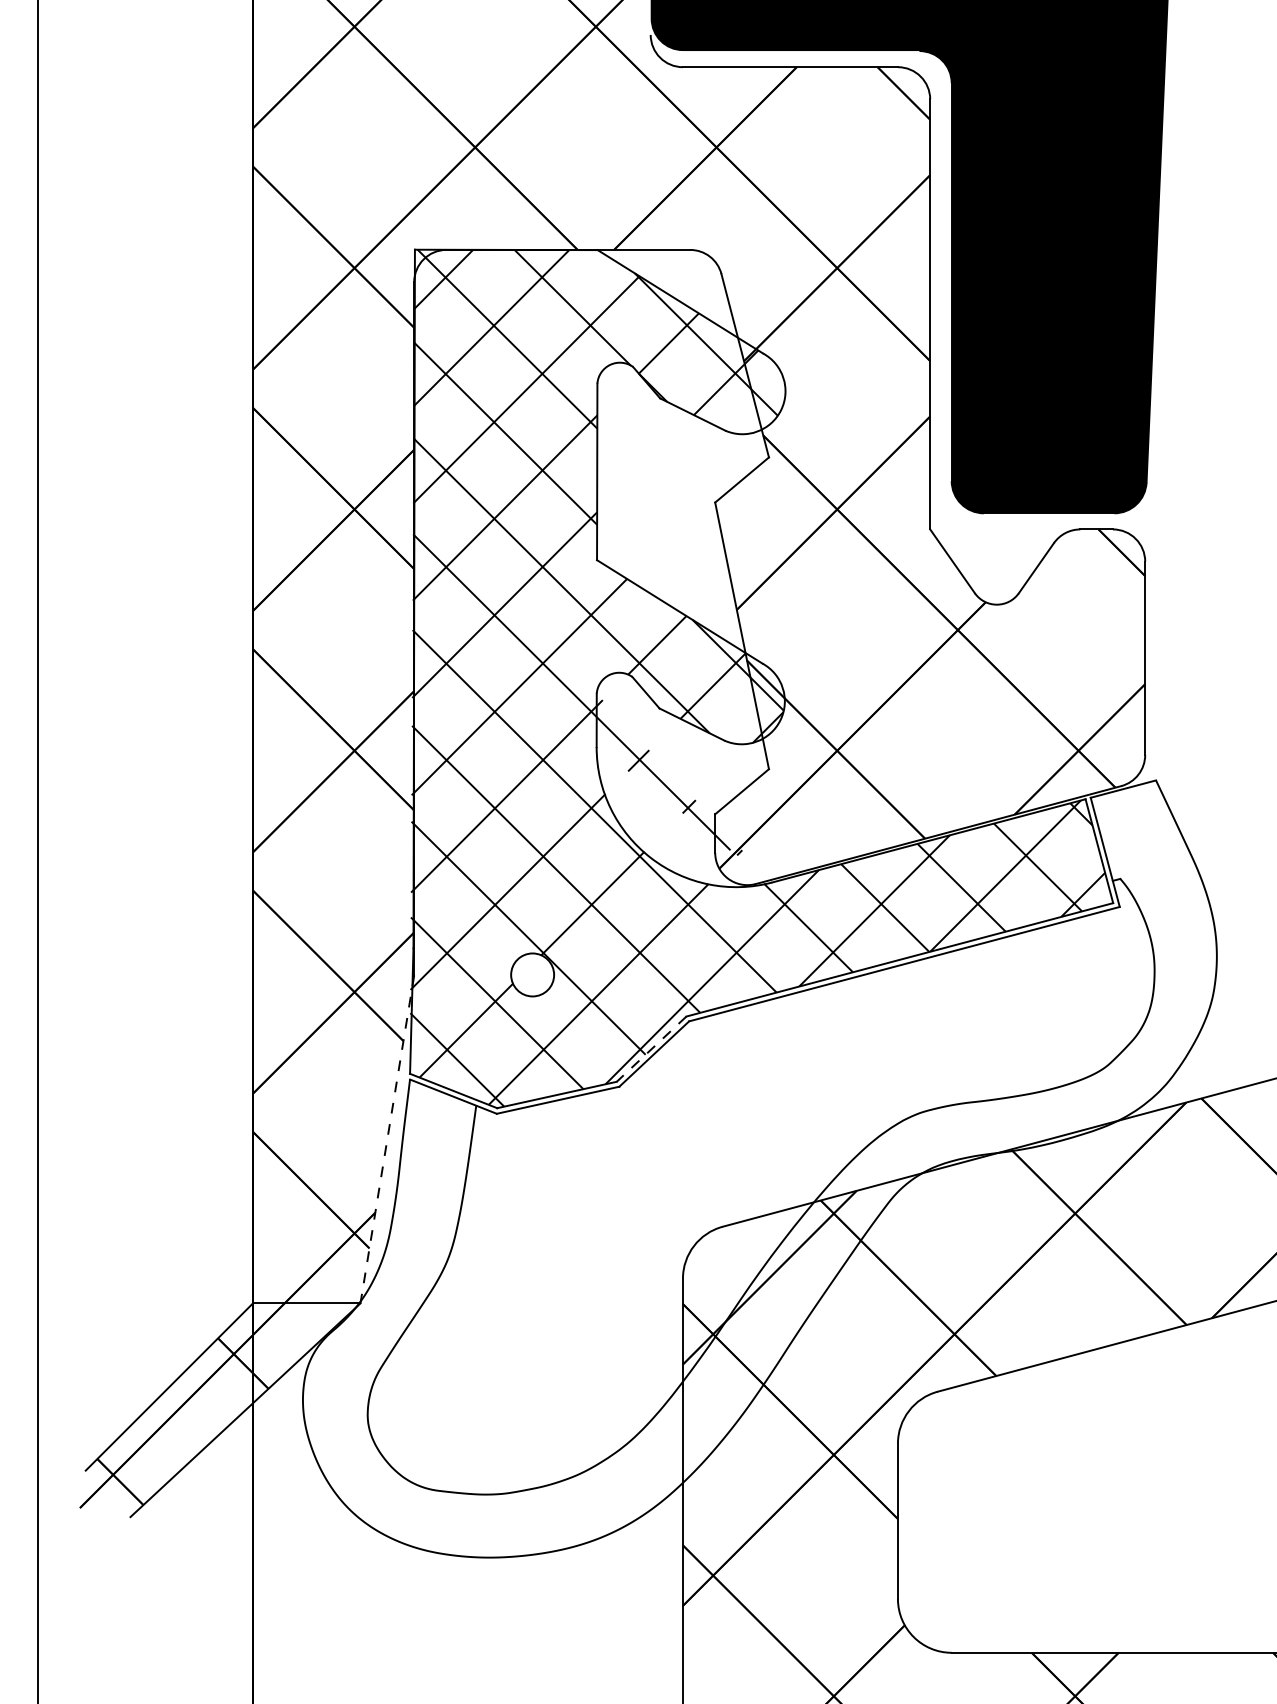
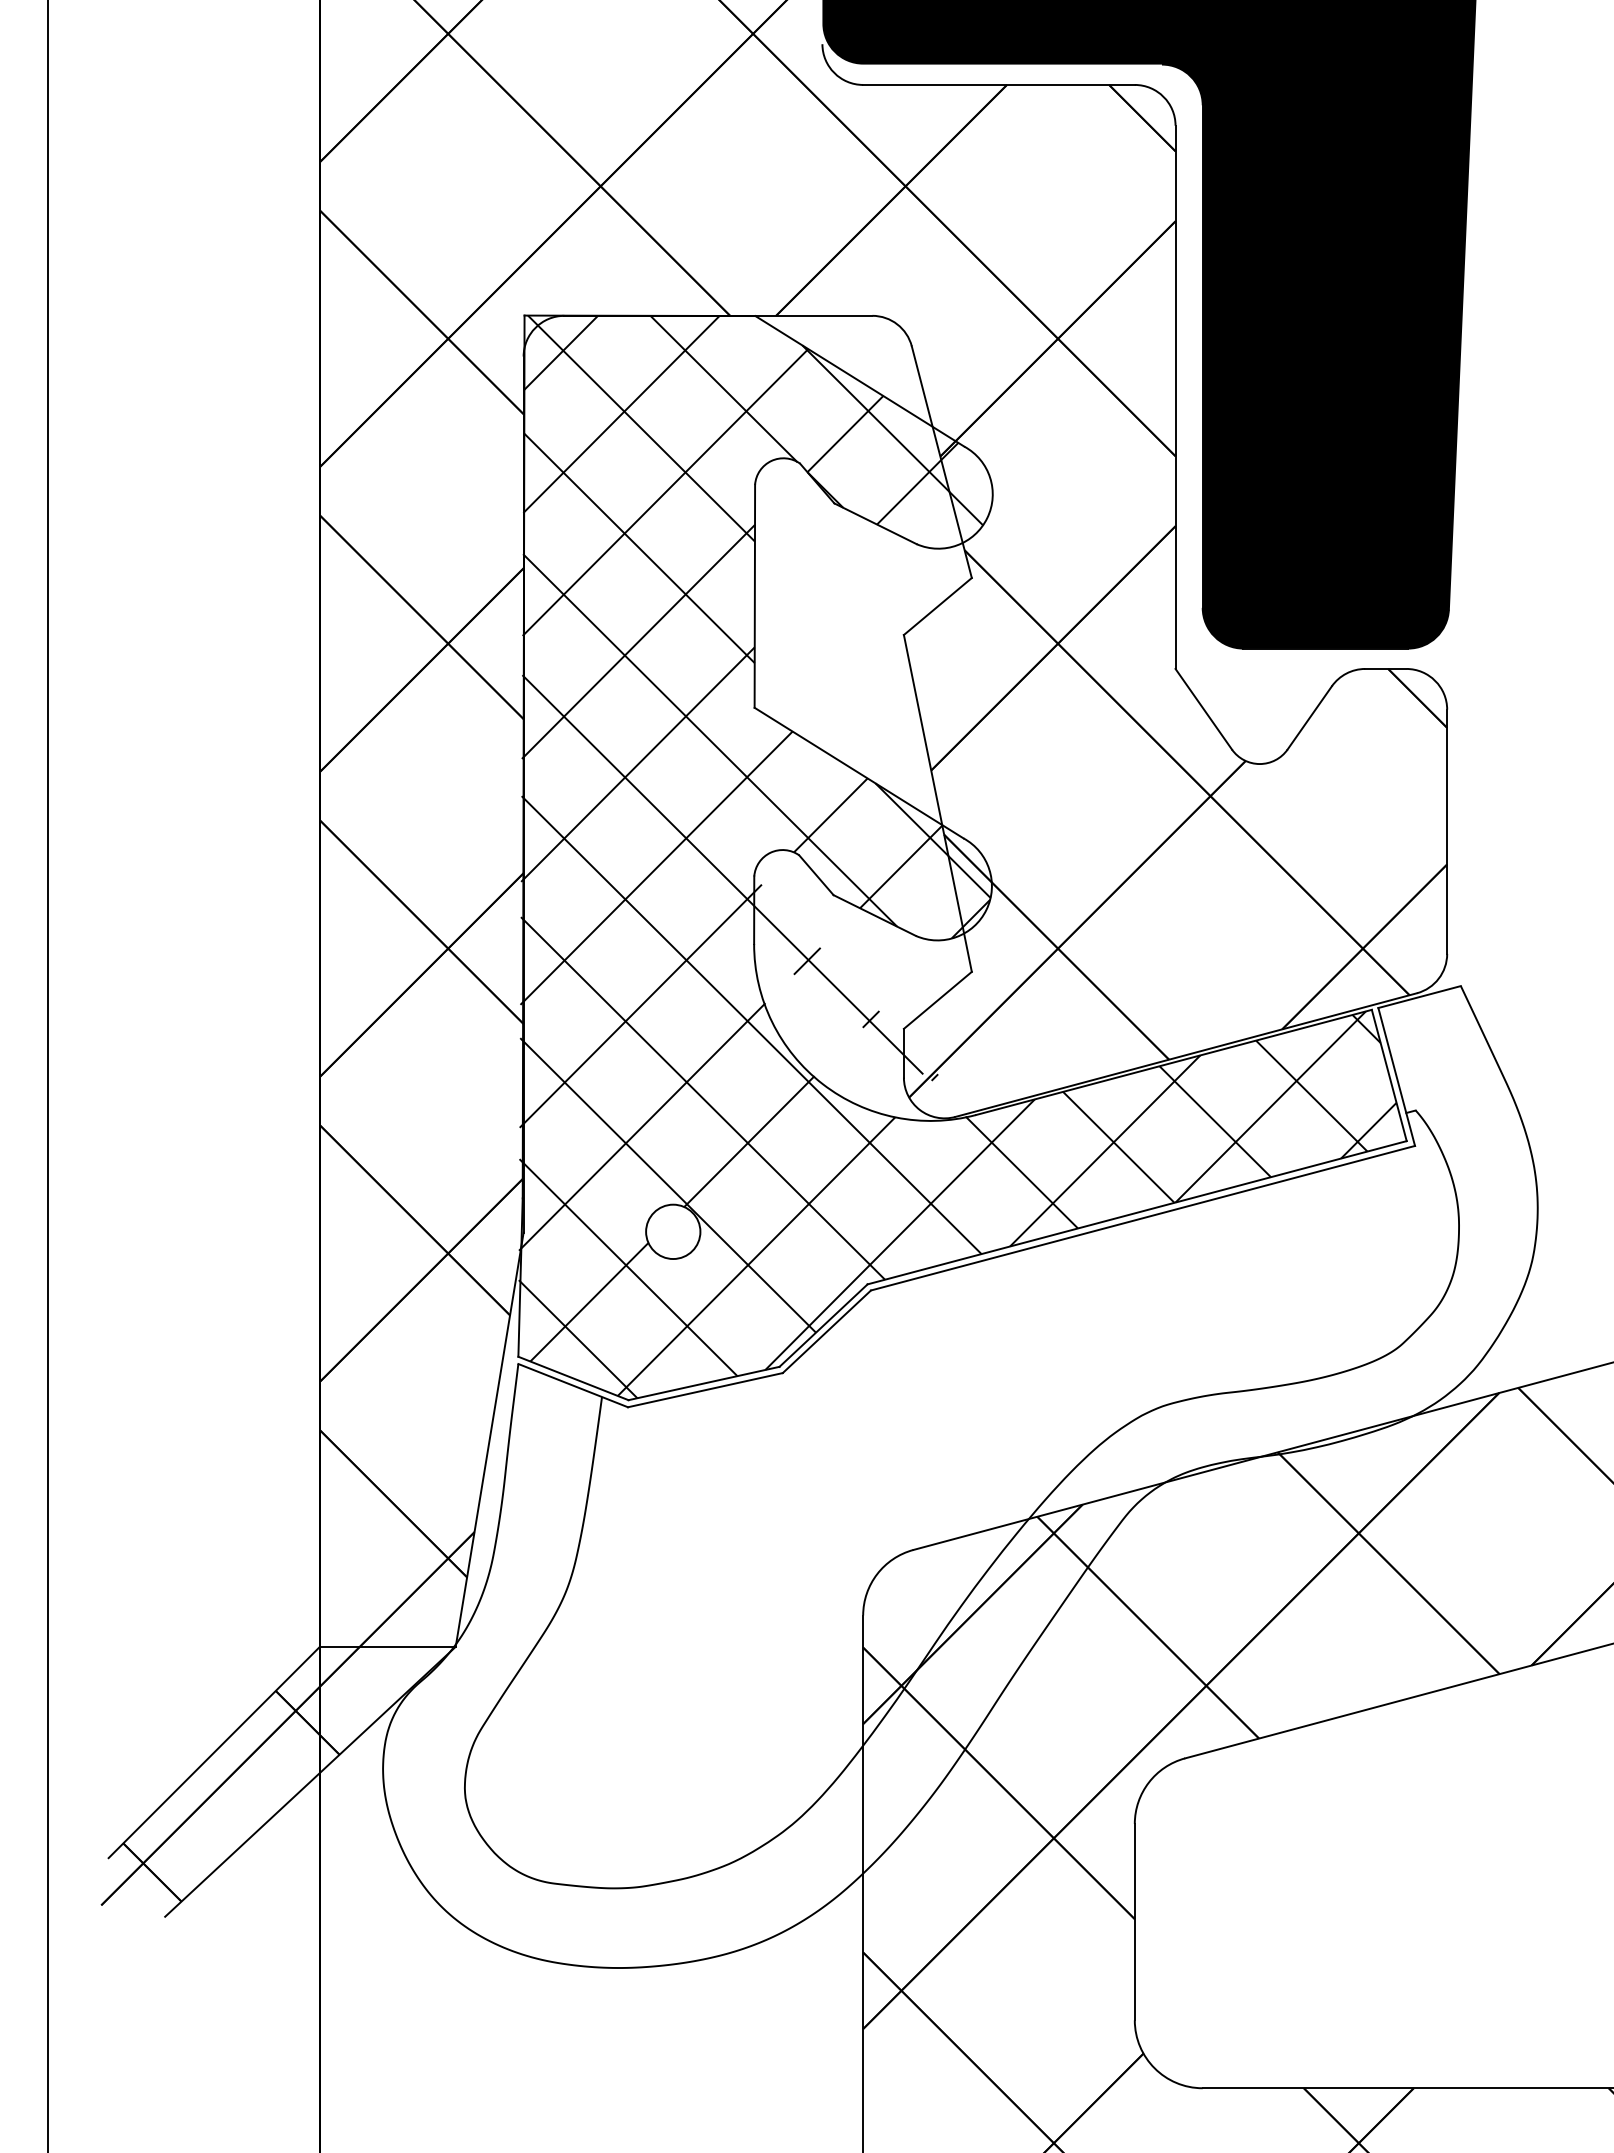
line: (651, 1049) -> (823, 1325), dashed -> solid
line: (387, 1139) -> (489, 1439), dashed -> solid

